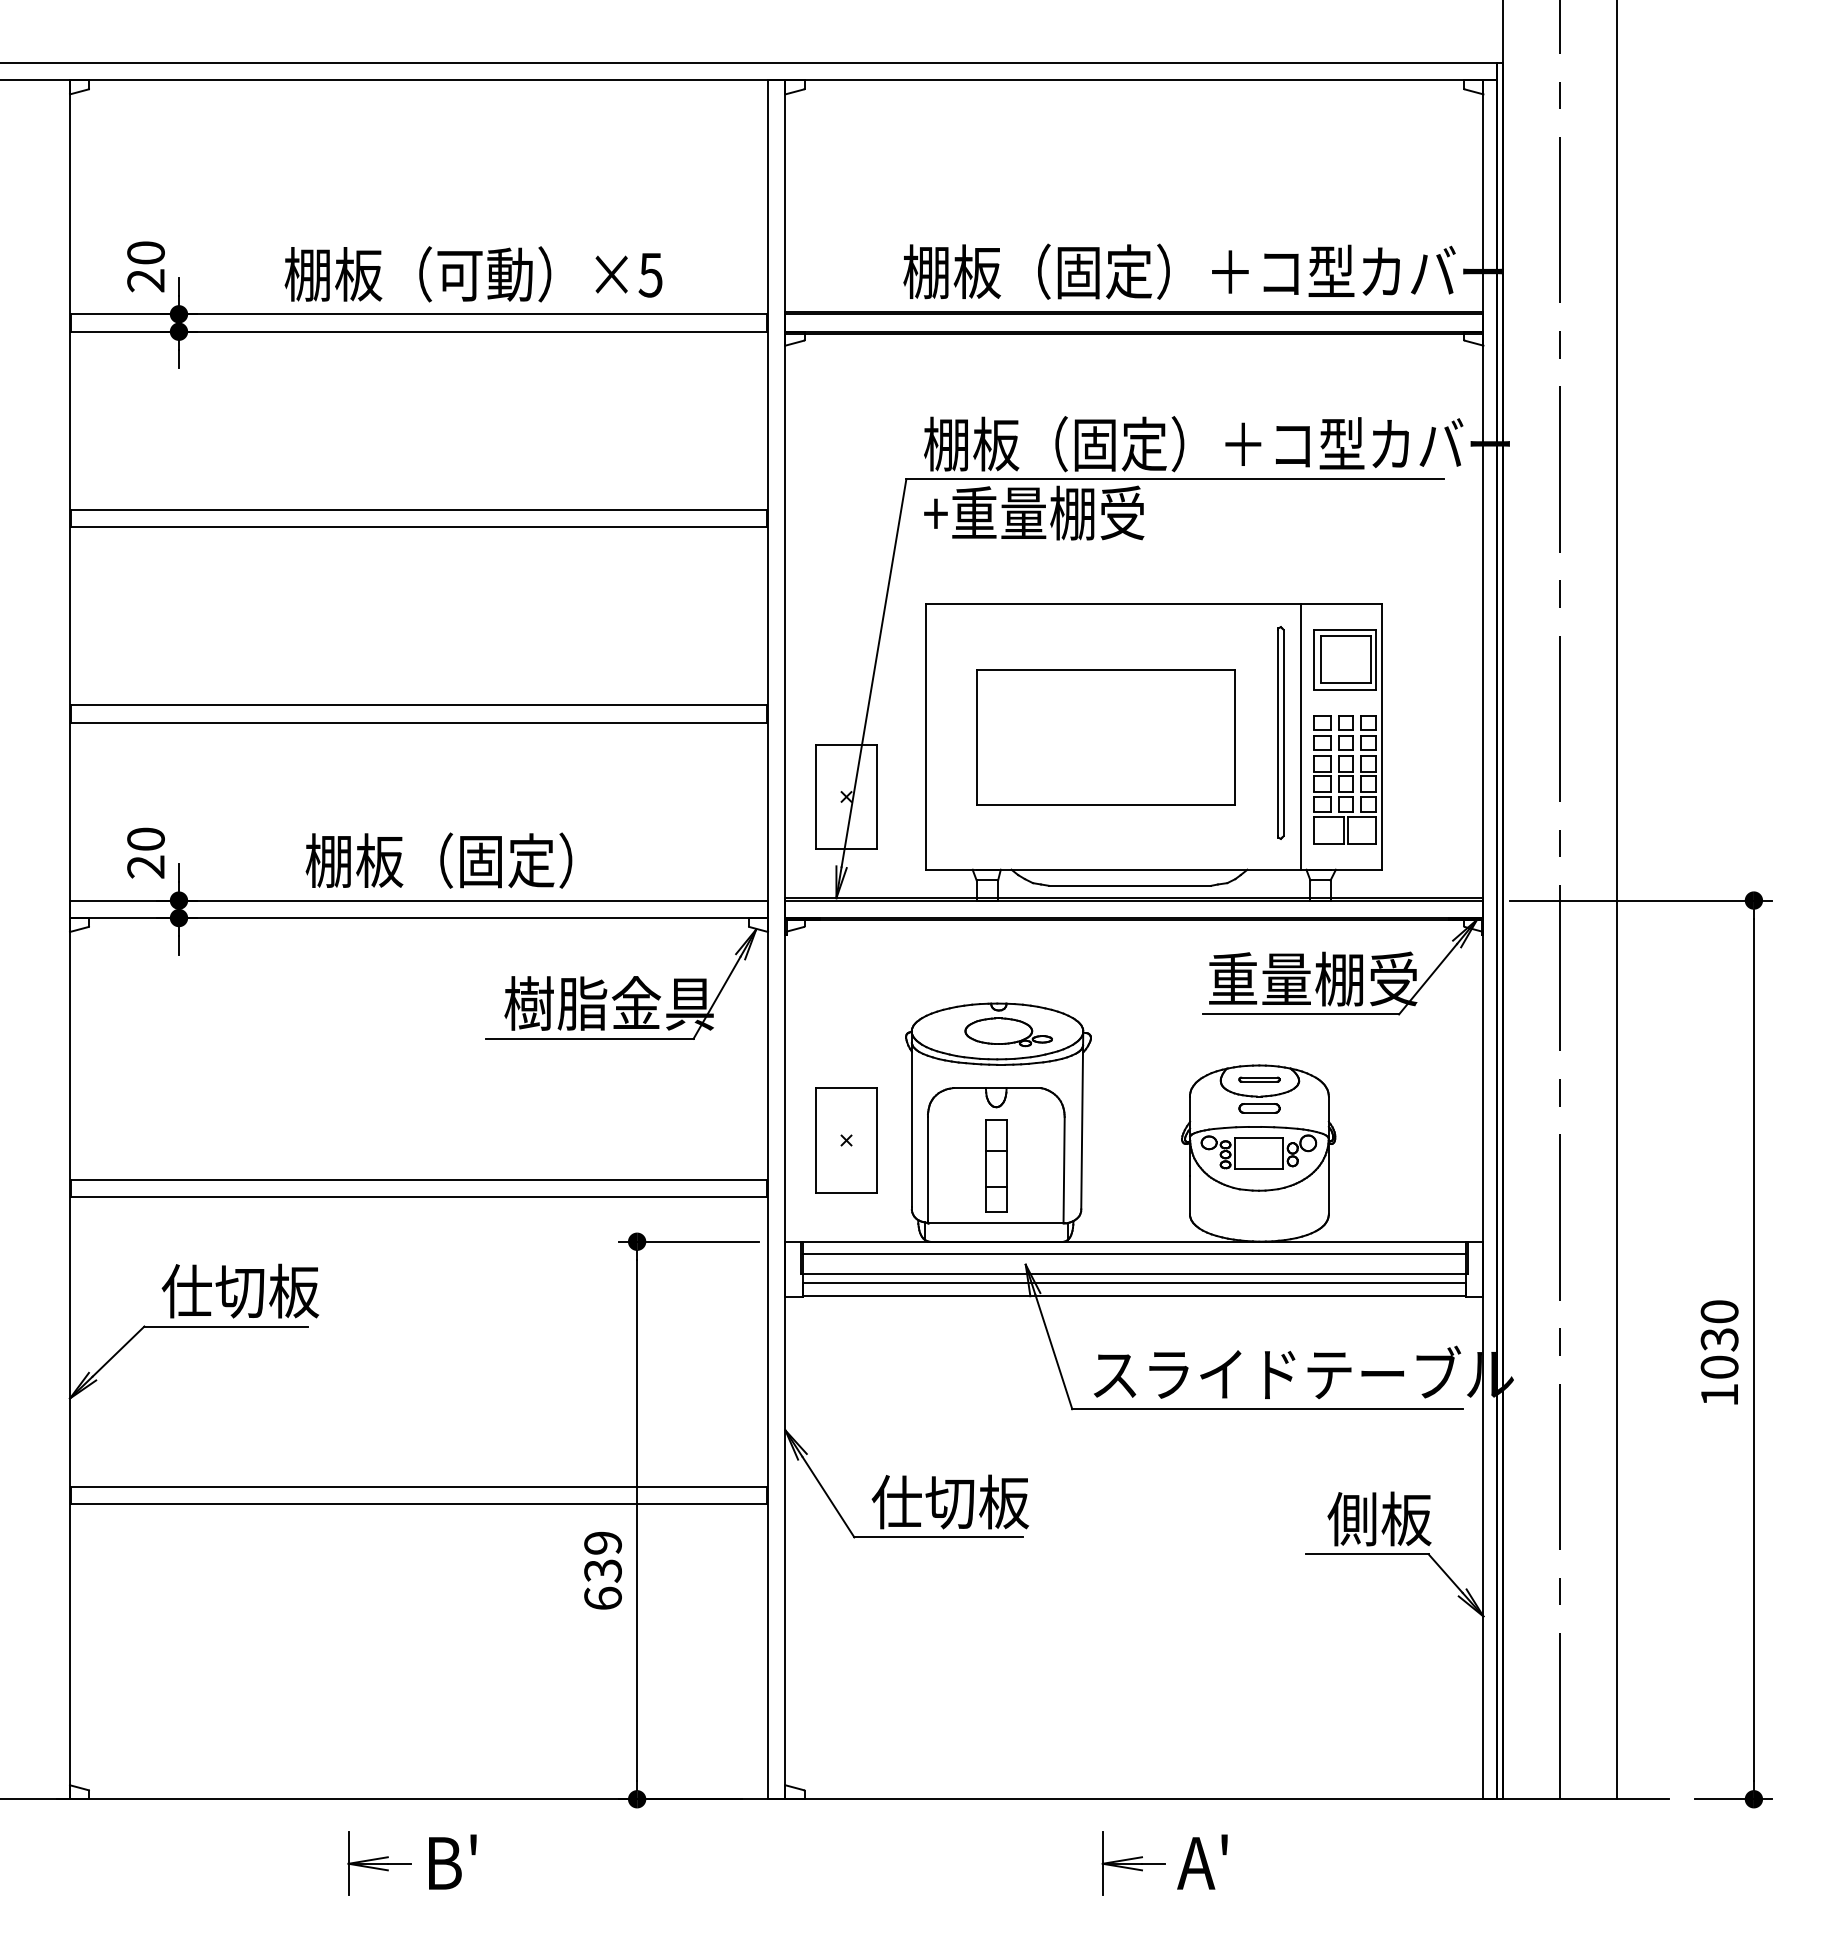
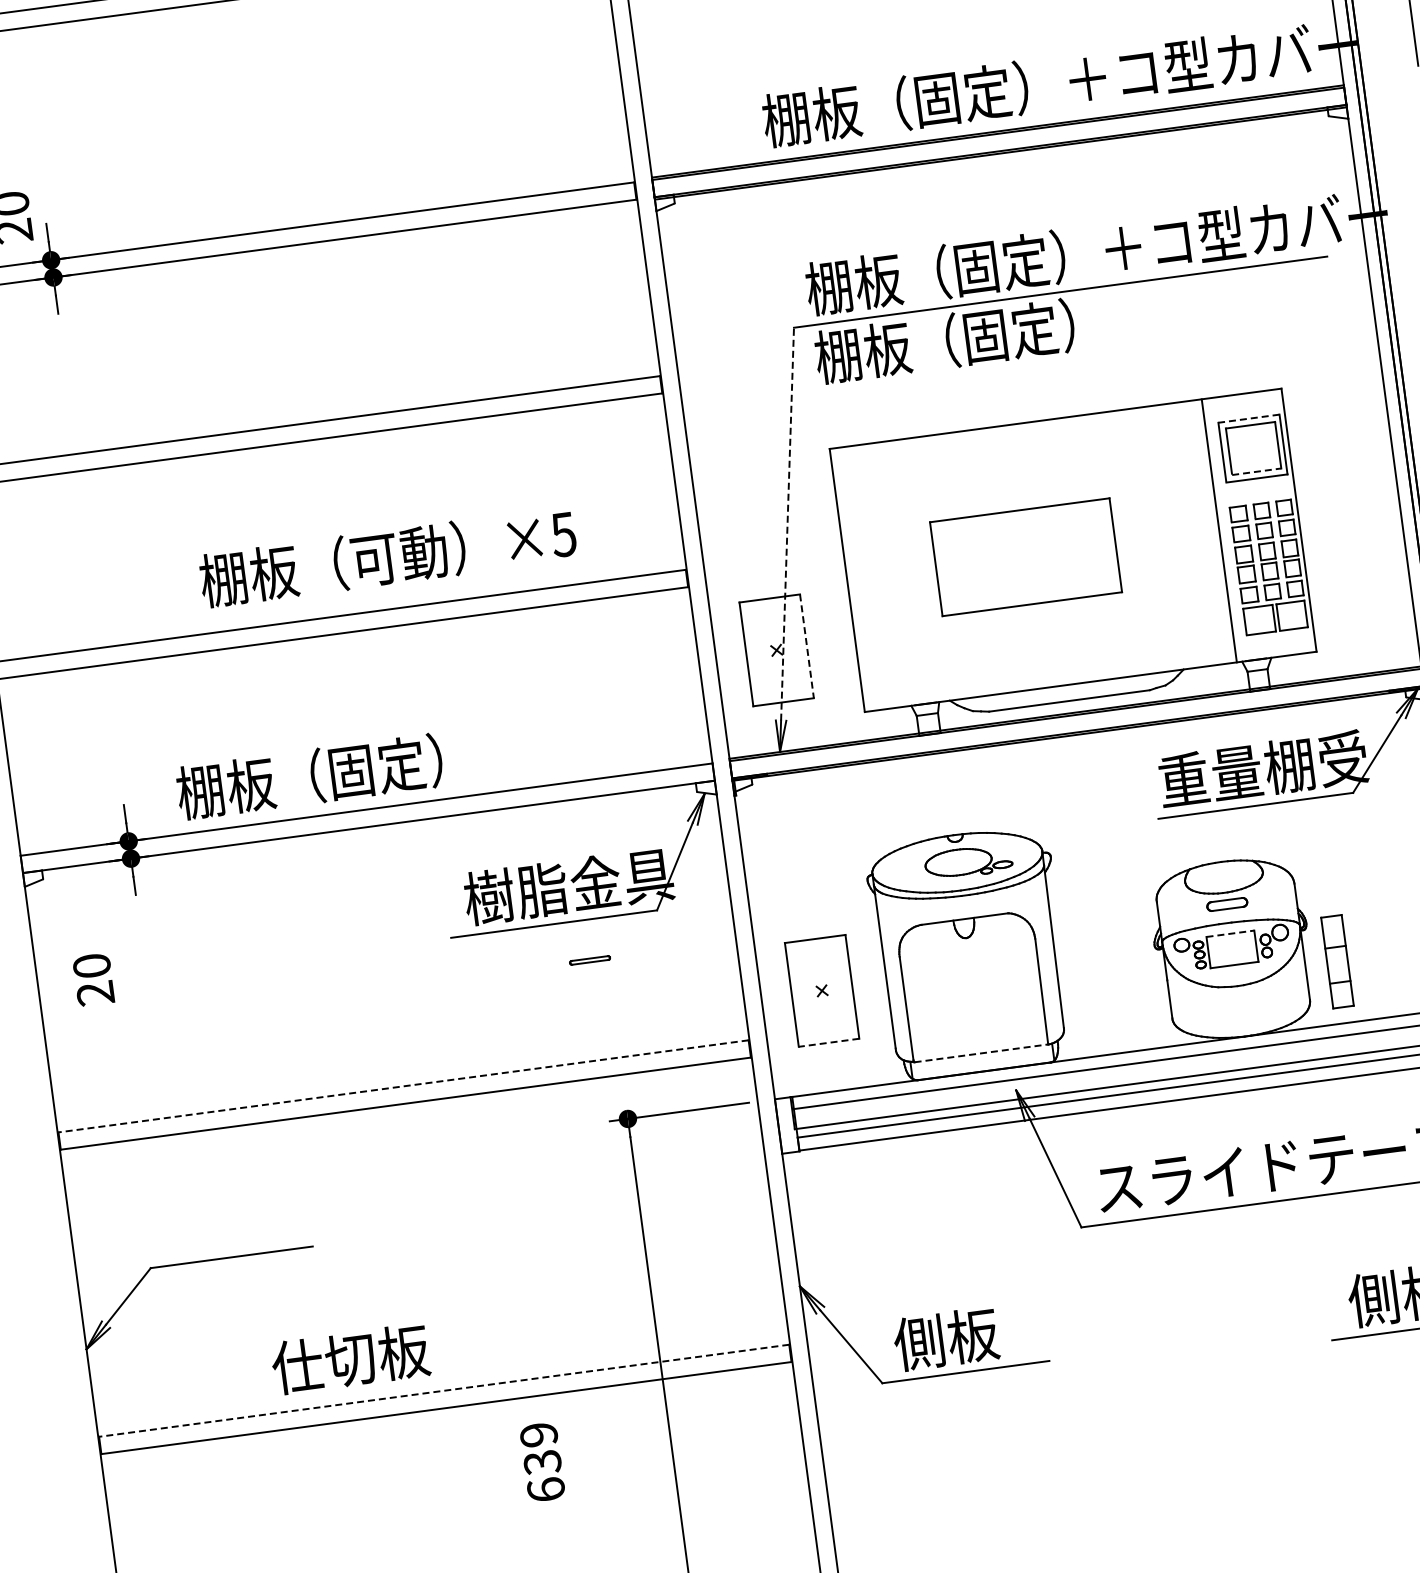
text: (473, 274) -> (387, 557), moved
text: (1054, 513) -> (945, 341), +重量棚受 -> 棚板（固定）
line: (1345, 629) -> (1249, 418), solid -> dashed
line: (873, 673) -> (787, 524), solid -> dashed
line: (1345, 683) -> (1256, 471), solid -> dashed
part: (1280, 732) -> (1198, 529), removed
part: (1105, 737) -> (1025, 557), size x0.7
line: (877, 797) -> (807, 646), solid -> dashed
text: (145, 852) -> (93, 979), moved
text: (438, 860) -> (309, 776), moved
part: (1259, 1079) -> (590, 960), moved
line: (1259, 1137) -> (1231, 933), solid -> dashed
part: (996, 1165) -> (1337, 961), moved
line: (418, 1179) -> (403, 1086), solid -> dashed
line: (846, 1192) -> (828, 1042), solid -> dashed
line: (996, 1223) -> (981, 1053), solid -> dashed
text: (239, 1290) -> (349, 1358), moved
line: (418, 1486) -> (443, 1390), solid -> dashed
text: (950, 1501) -> (972, 1334), 仕切板 -> 側板
text: (602, 1570) -> (541, 1462), moved

